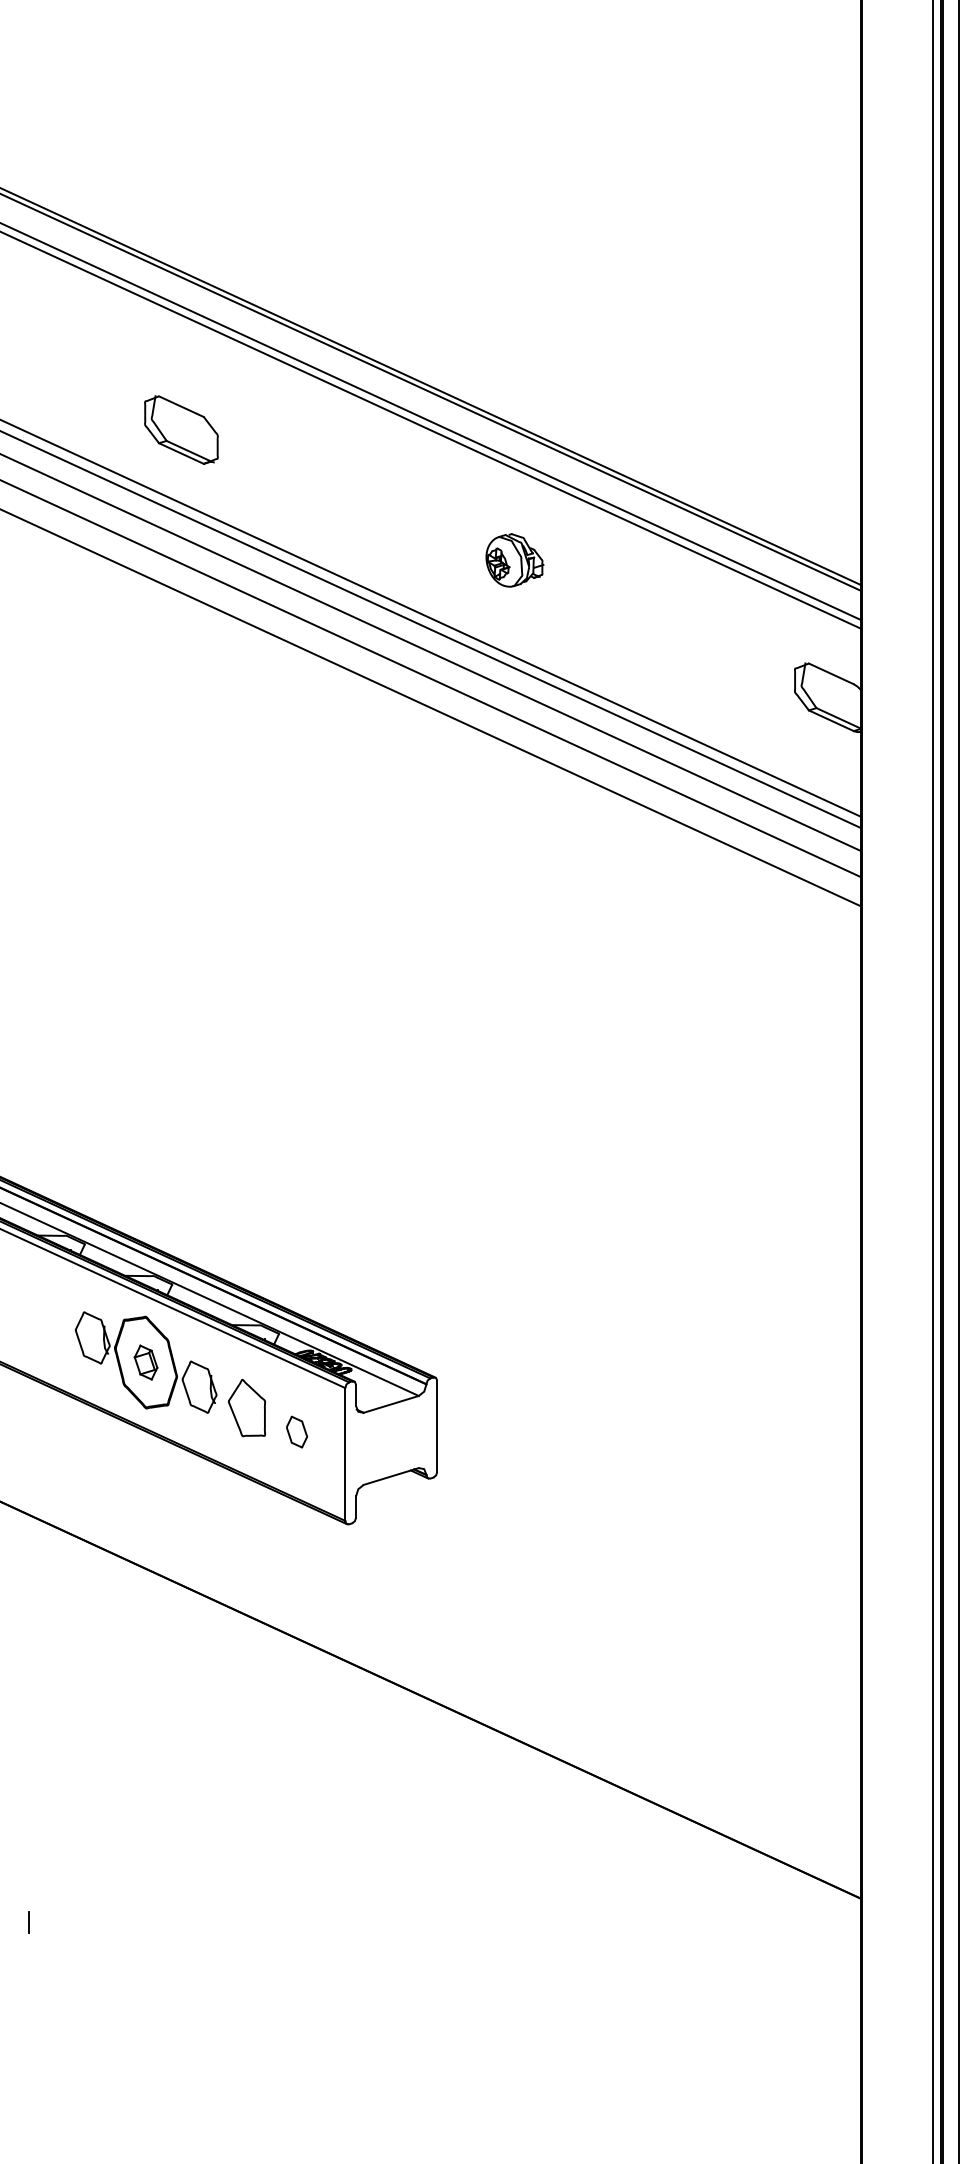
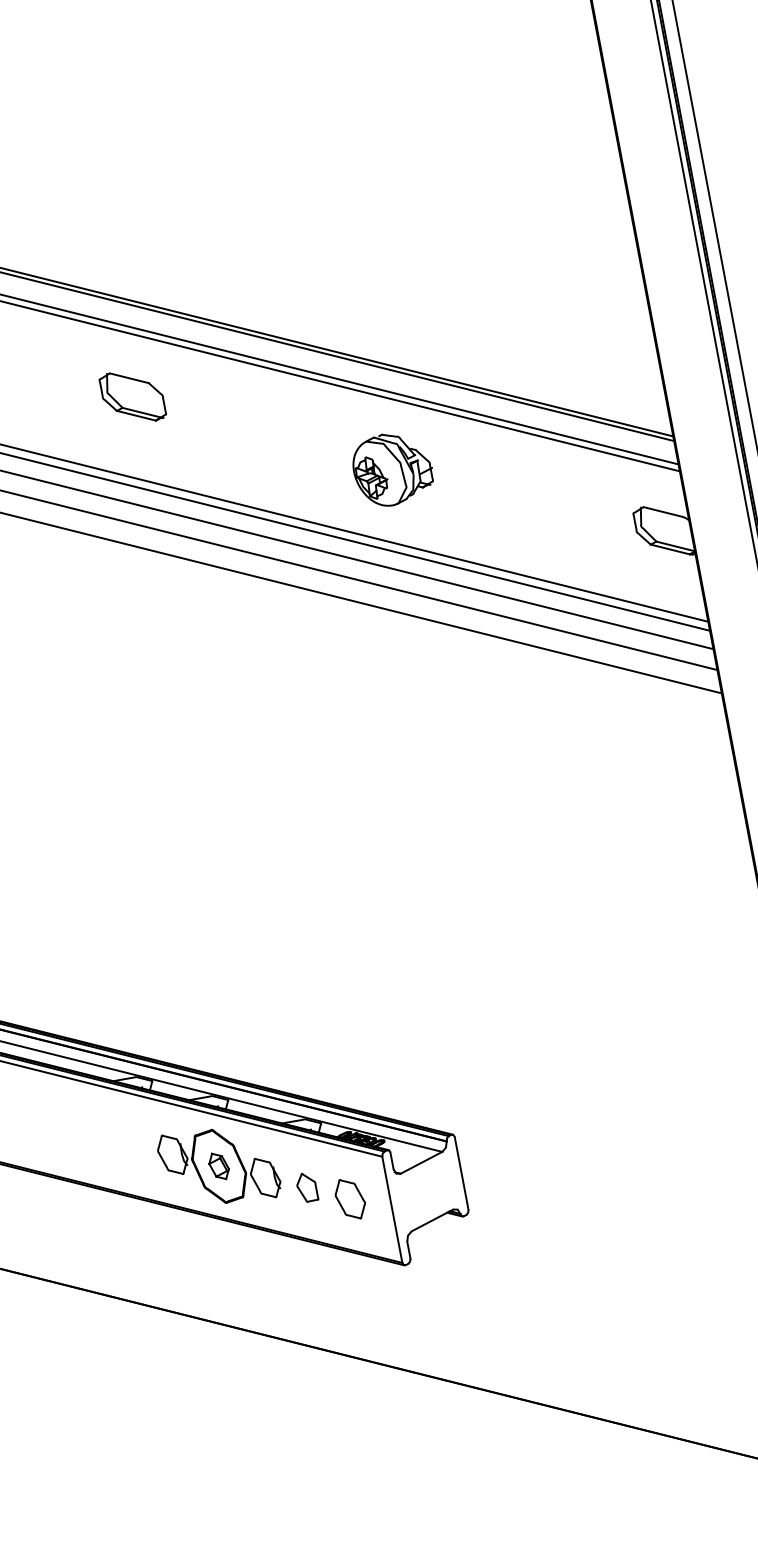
part: (181, 429) -> (132, 396), moved
part: (514, 560) -> (392, 469), size x1.67
part: (247, 1407) -> (307, 1187), size x0.62
part: (296, 1431) -> (349, 1198), size x1.67

